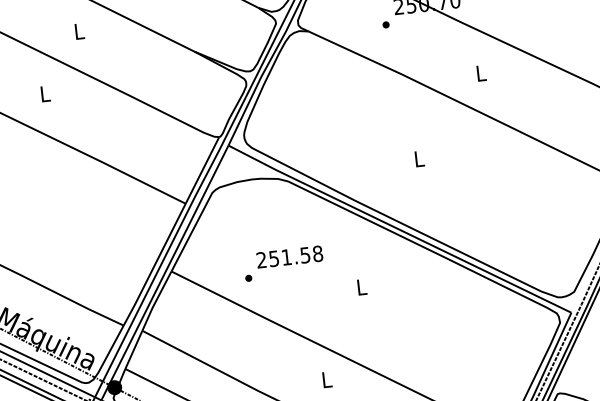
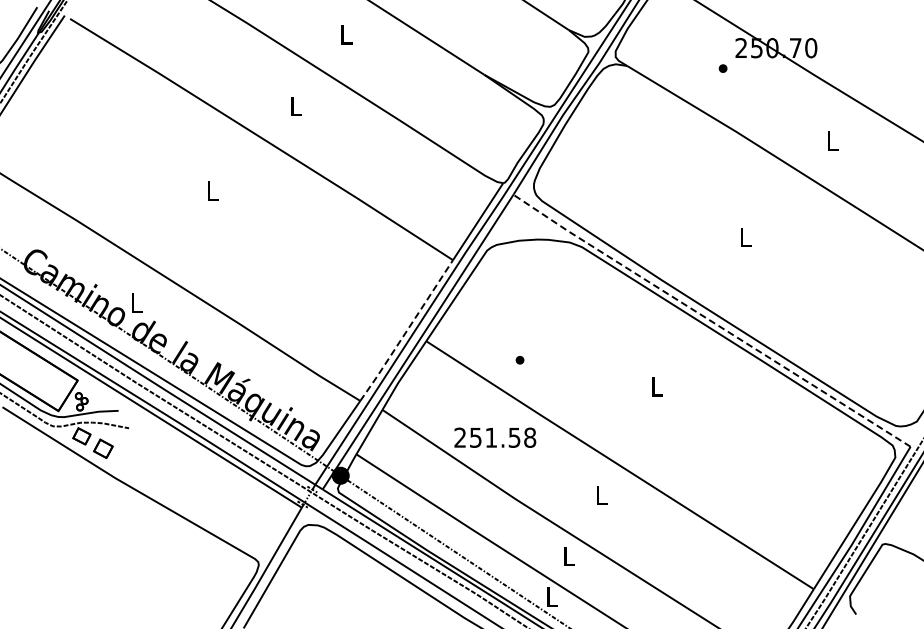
line: (399, 229) -> (711, 321), solid -> dashed
text: (289, 256) -> (495, 437), moved
line: (154, 264) -> (406, 330), solid -> dashed

